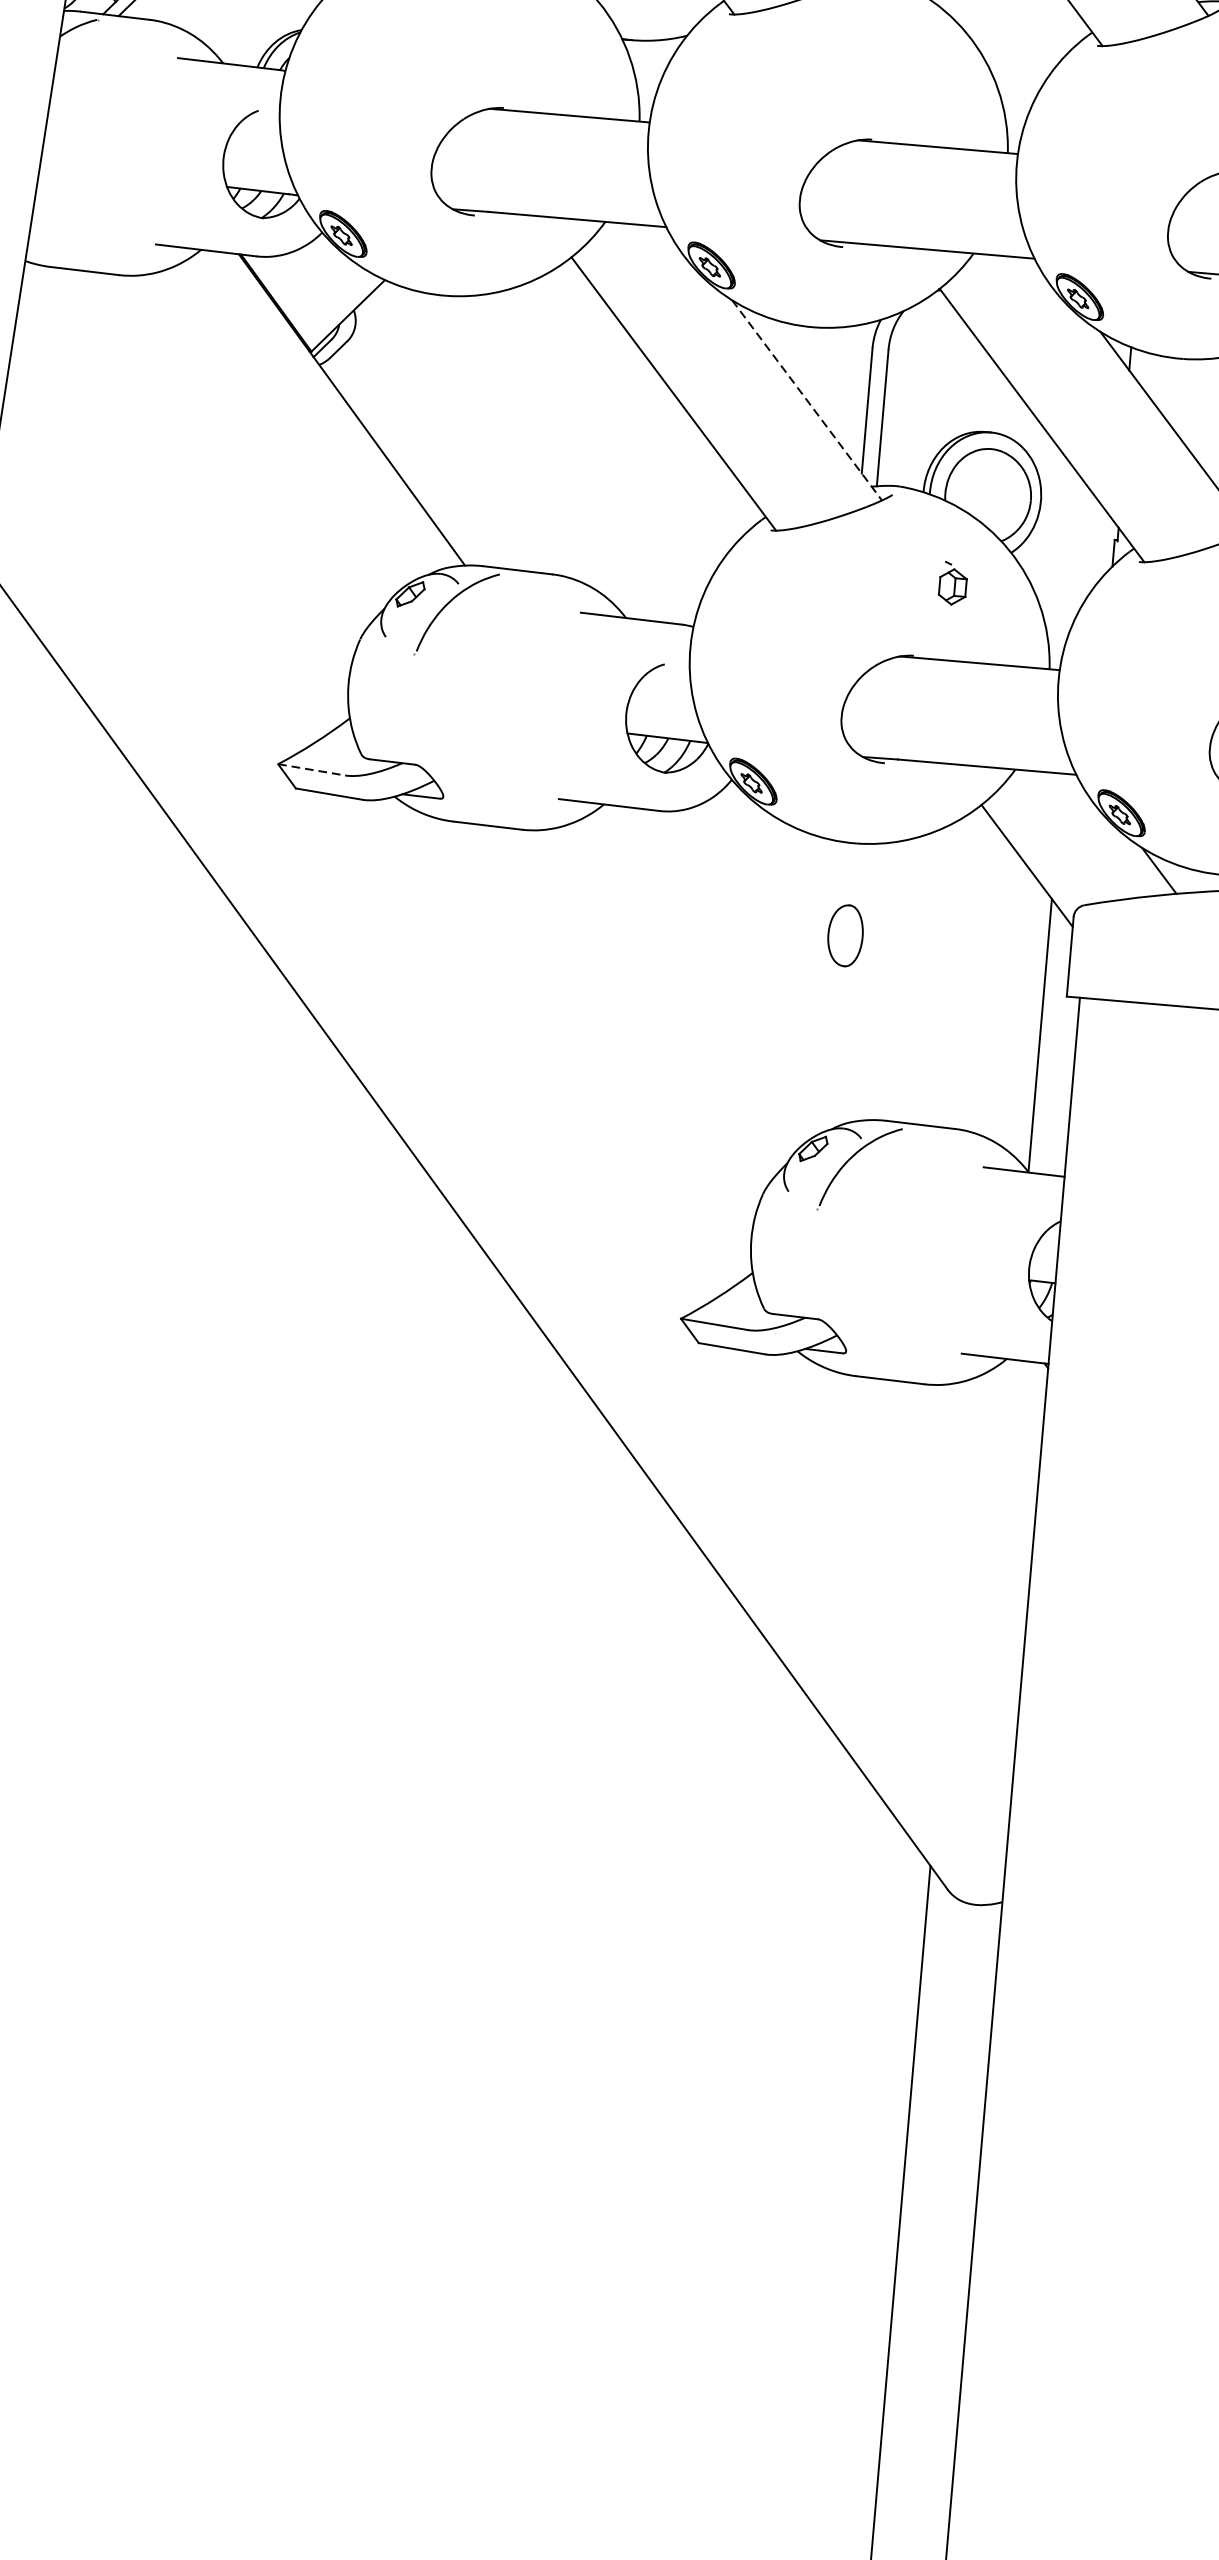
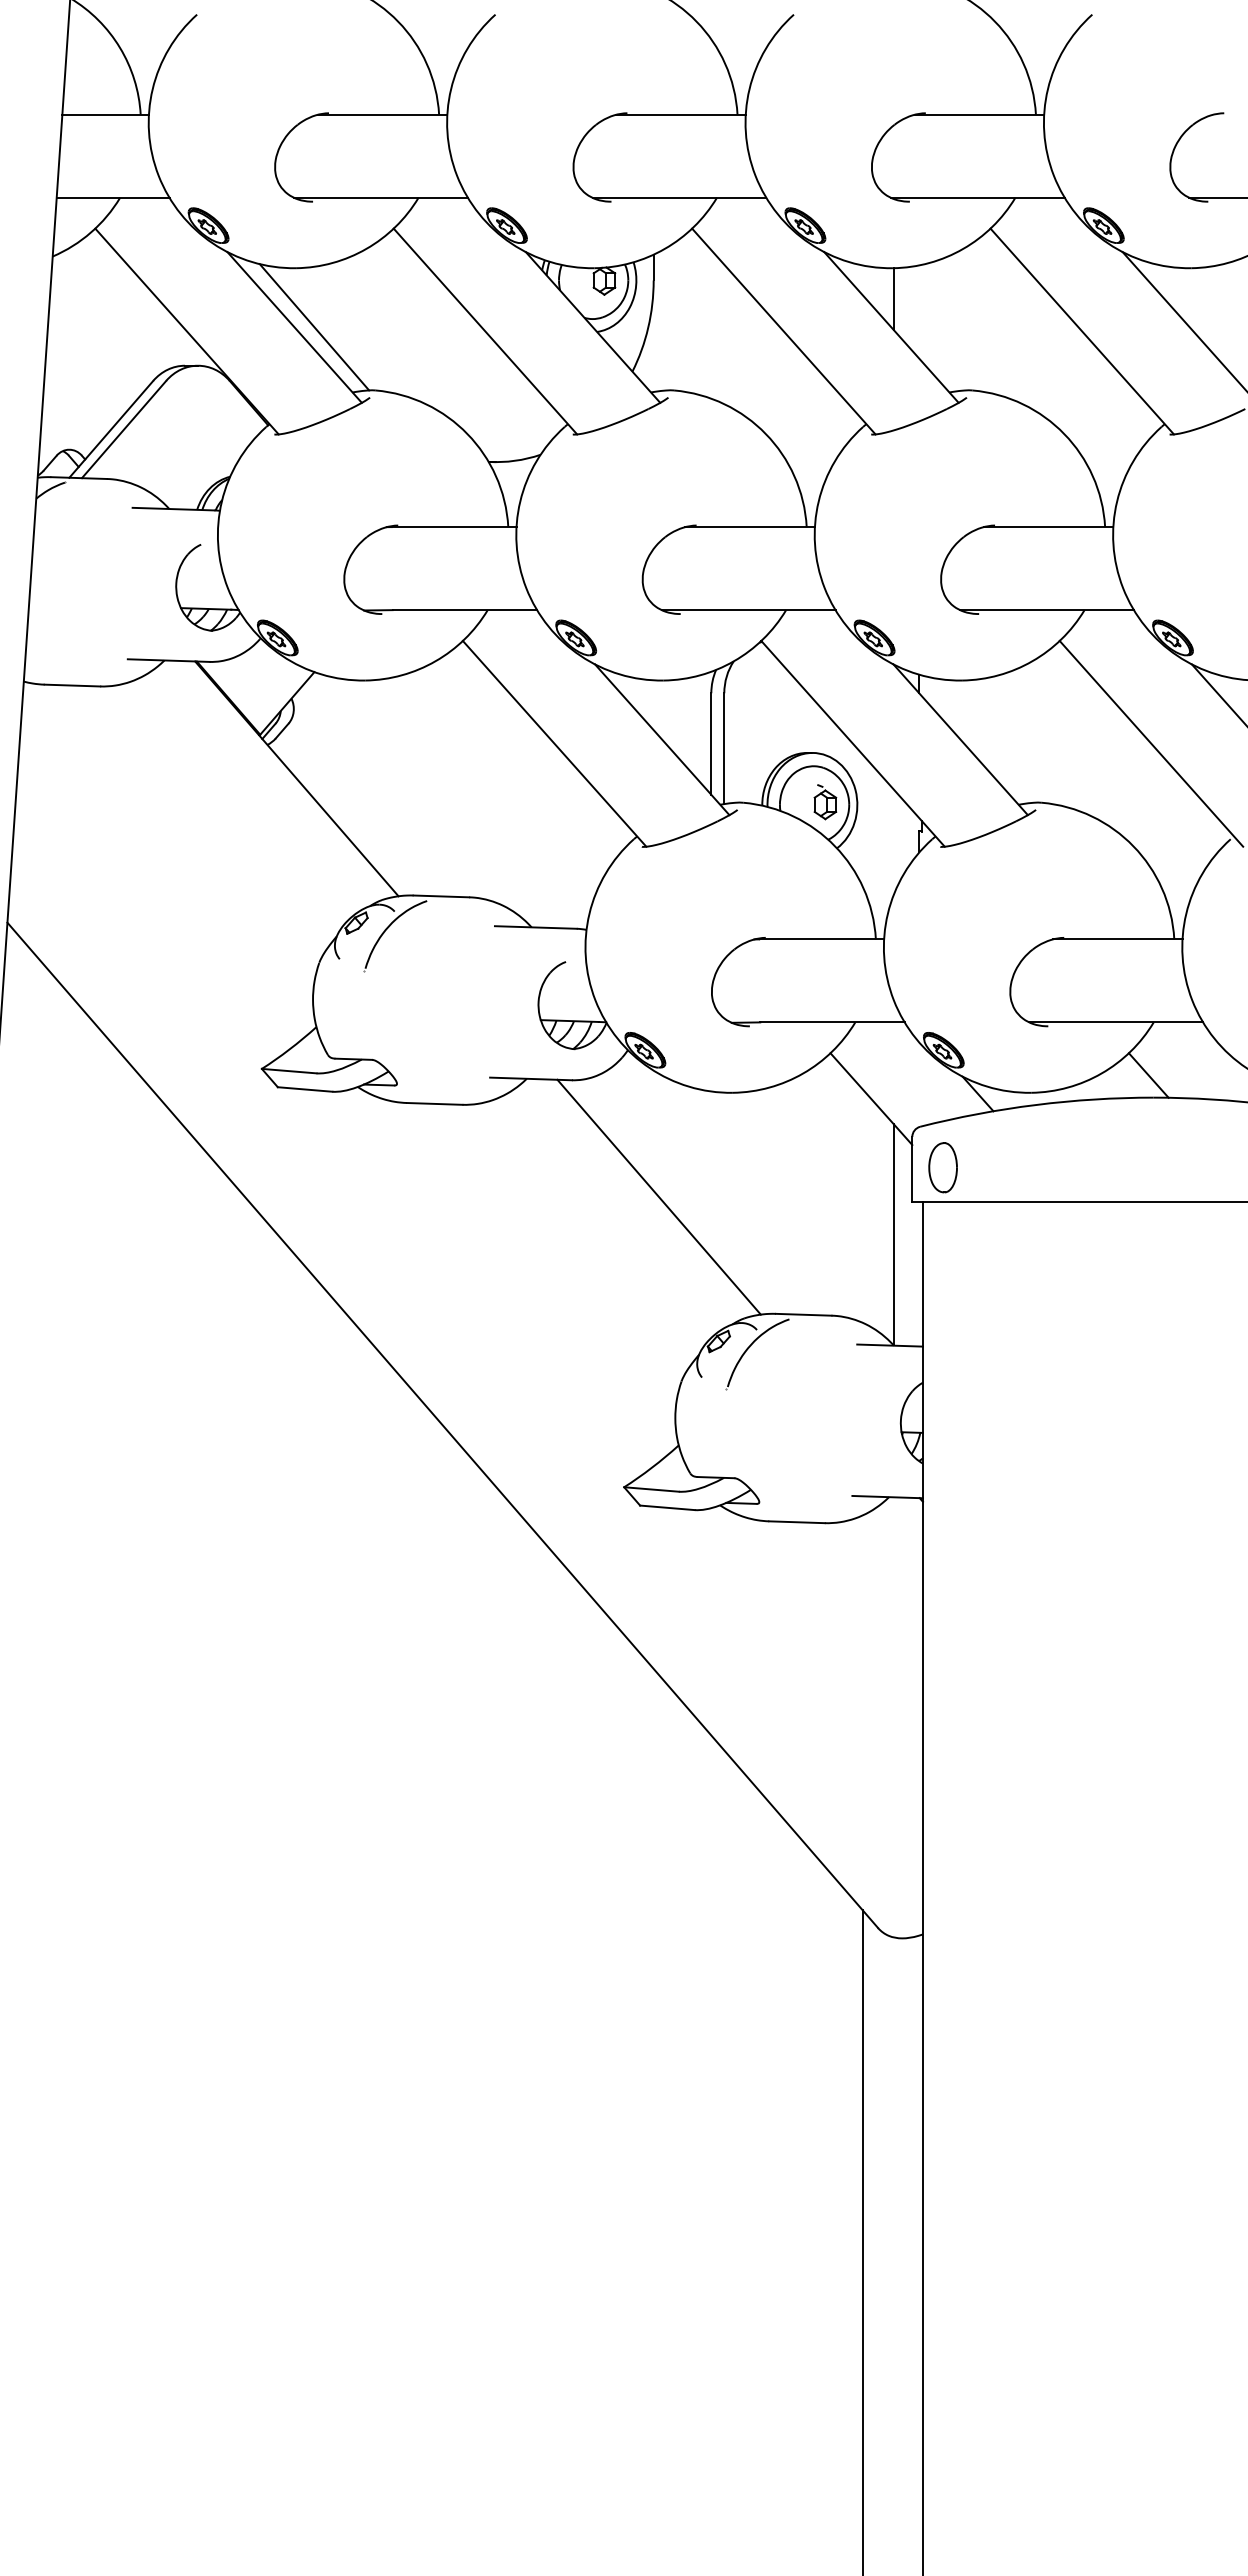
line: (807, 400) -> (662, 739), dashed -> solid
part: (953, 584) -> (825, 802), moved
line: (311, 770) -> (289, 1071), dashed -> solid
part: (844, 935) -> (942, 1167), moved
line: (754, 963) -> (658, 1196), added

